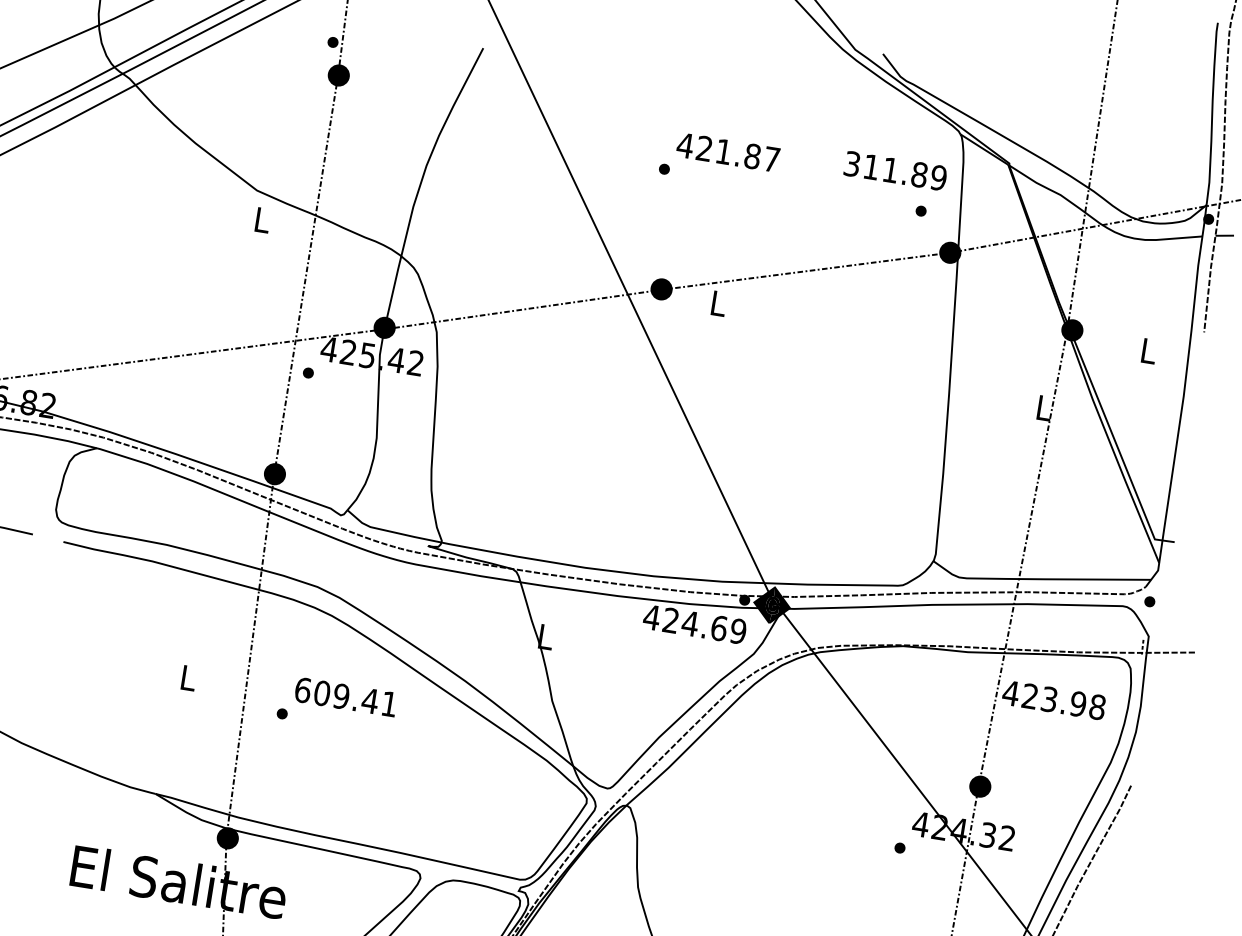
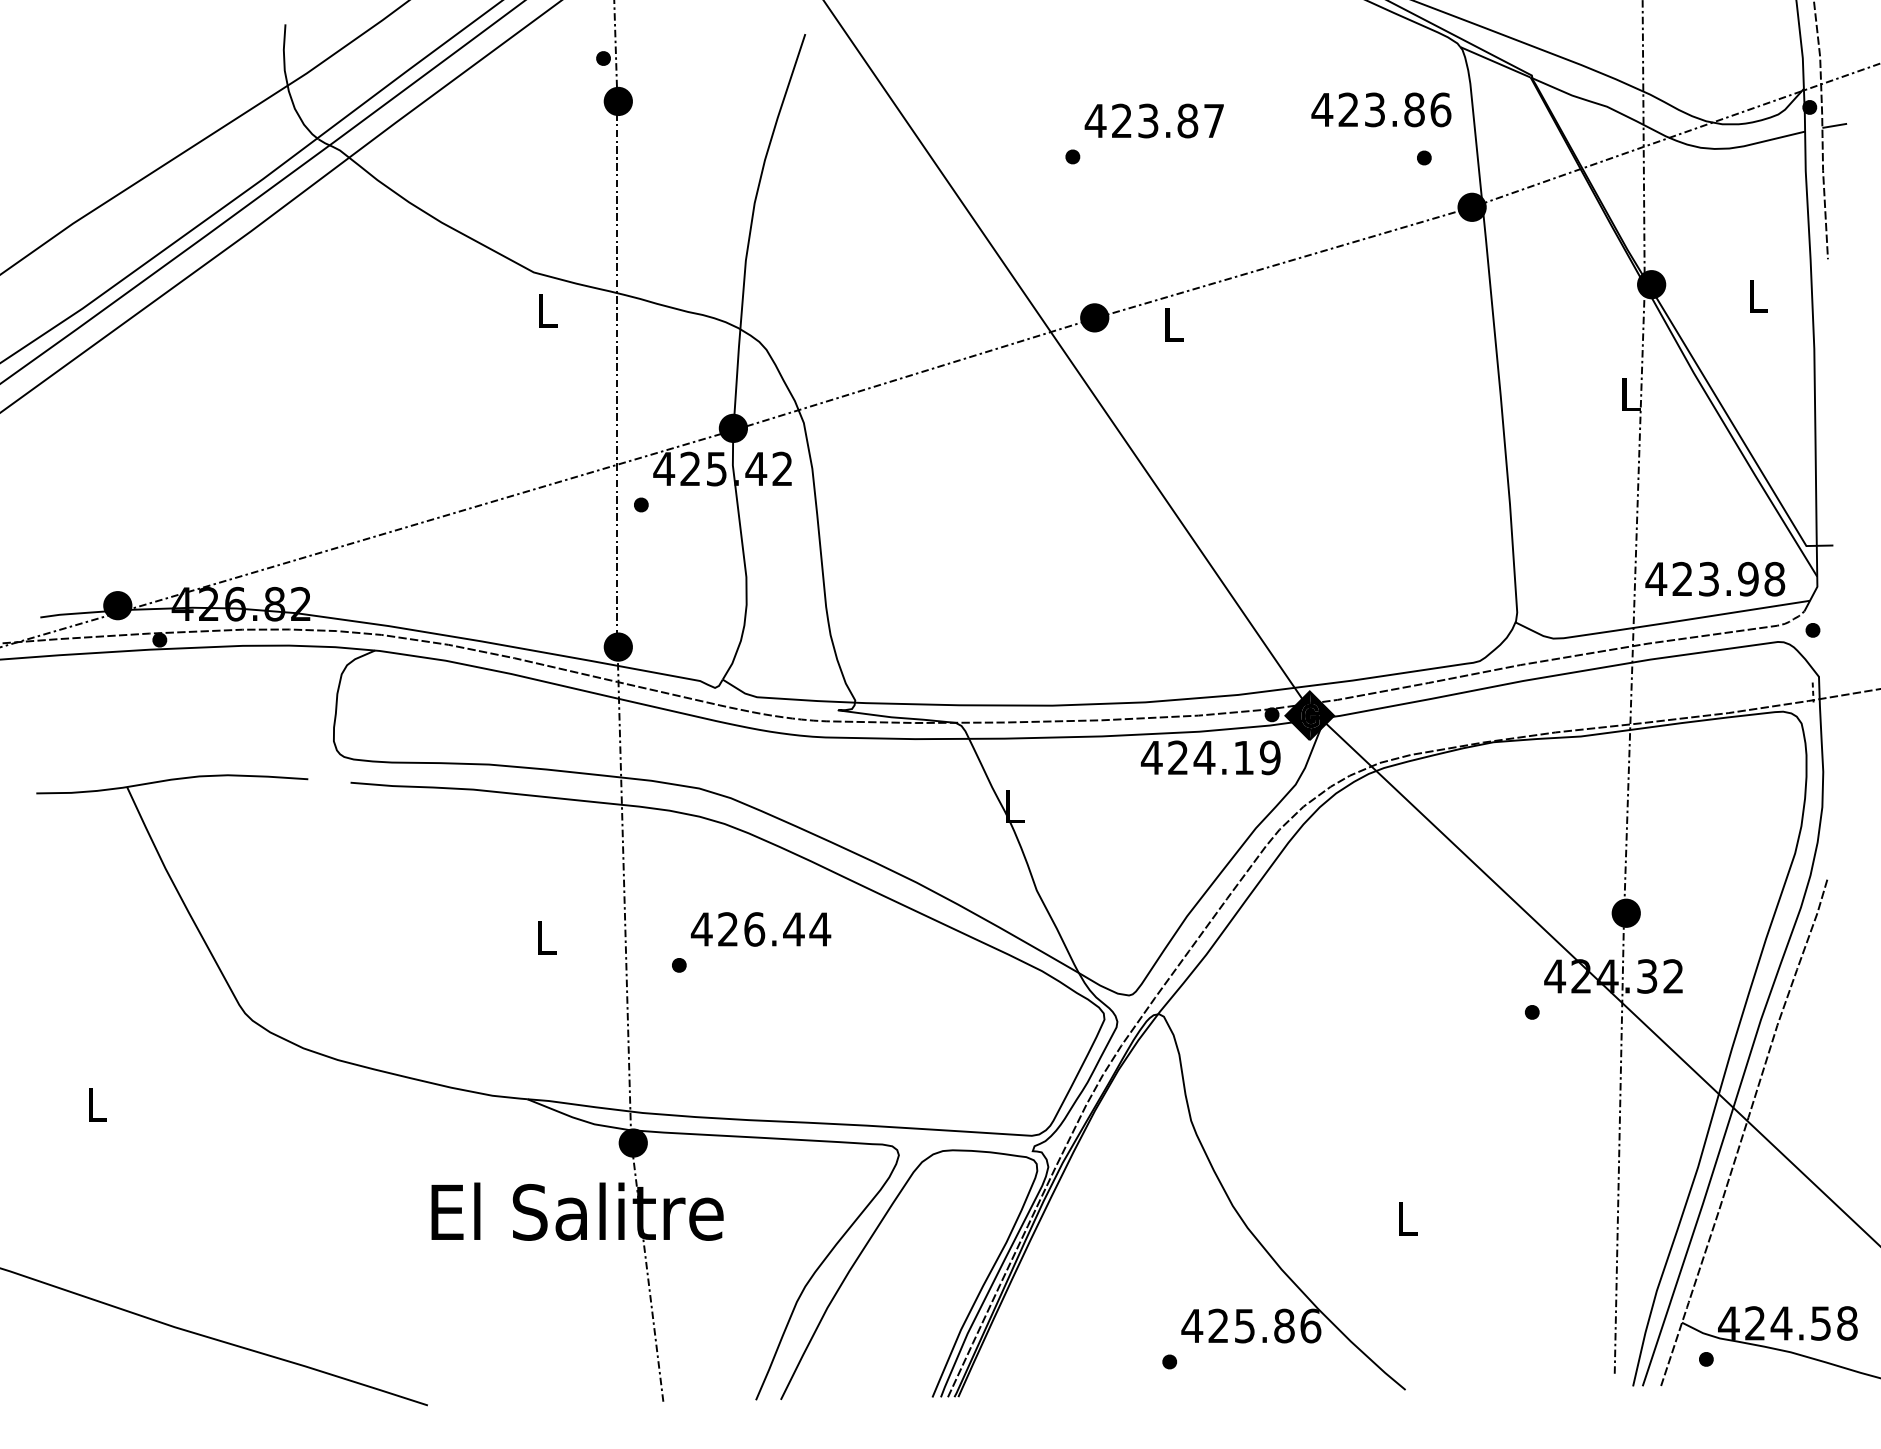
text: (723, 151) -> (1148, 120), 421.87 -> 423.87
text: (895, 170) -> (1381, 109), 311.89 -> 423.86
text: (718, 628) -> (1243, 757), 424.69 -> 424.19
text: (345, 697) -> (760, 929), 609.41 -> 426.44
text: (1054, 700) -> (1715, 579), moved

